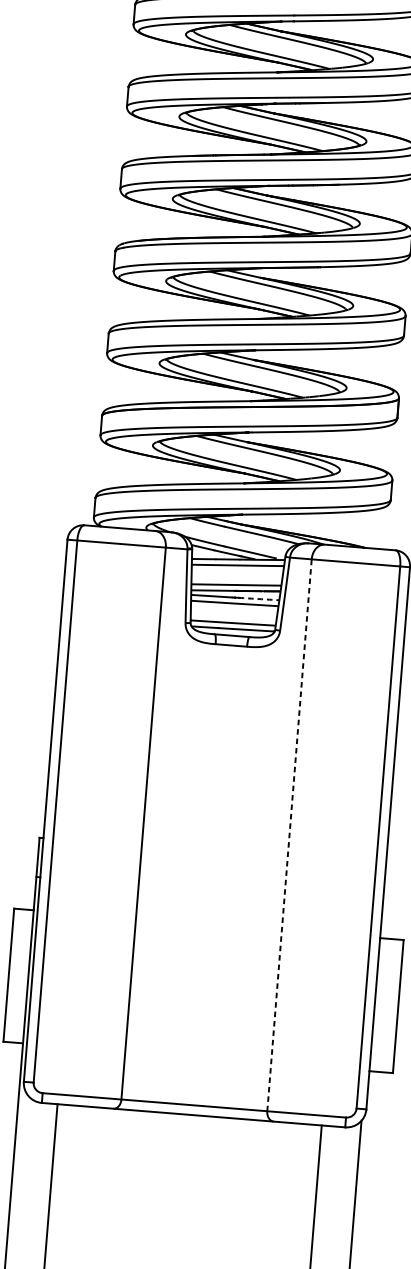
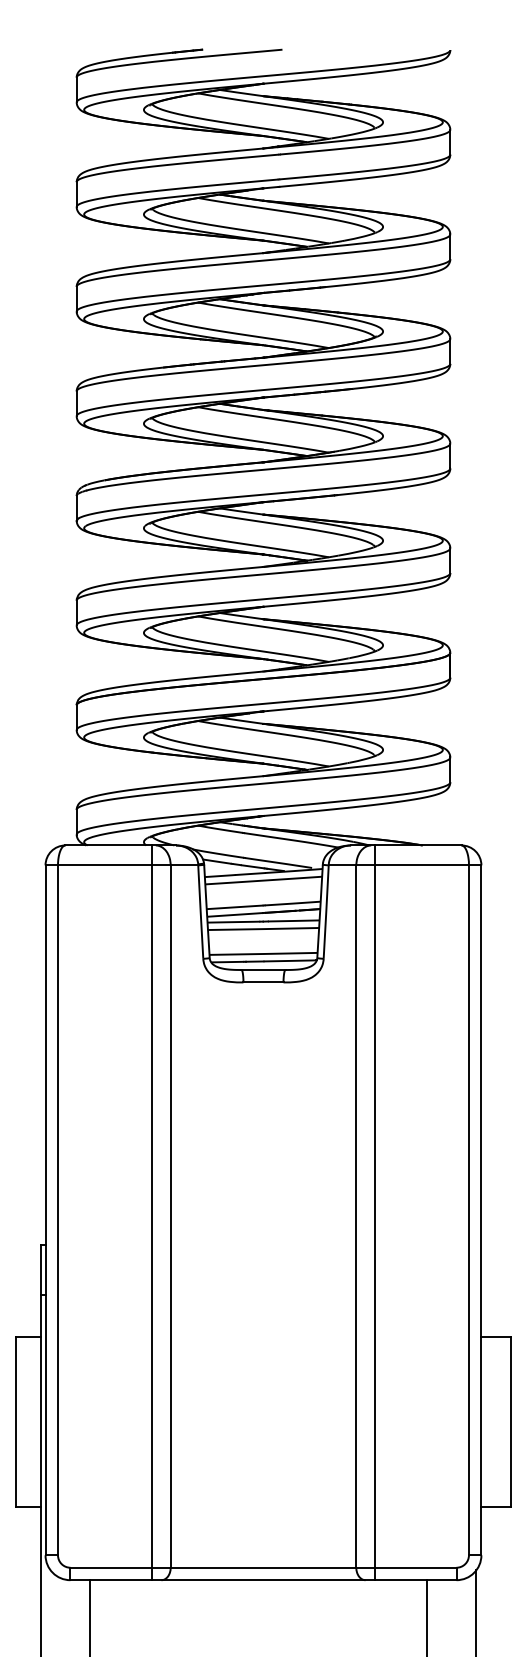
arc: (258, 598) -> (293, 920), dashed -> solid
line: (129, 819) -> (152, 1212), added
line: (304, 833) -> (374, 1212), added
line: (289, 835) -> (356, 1216), dashed -> solid

